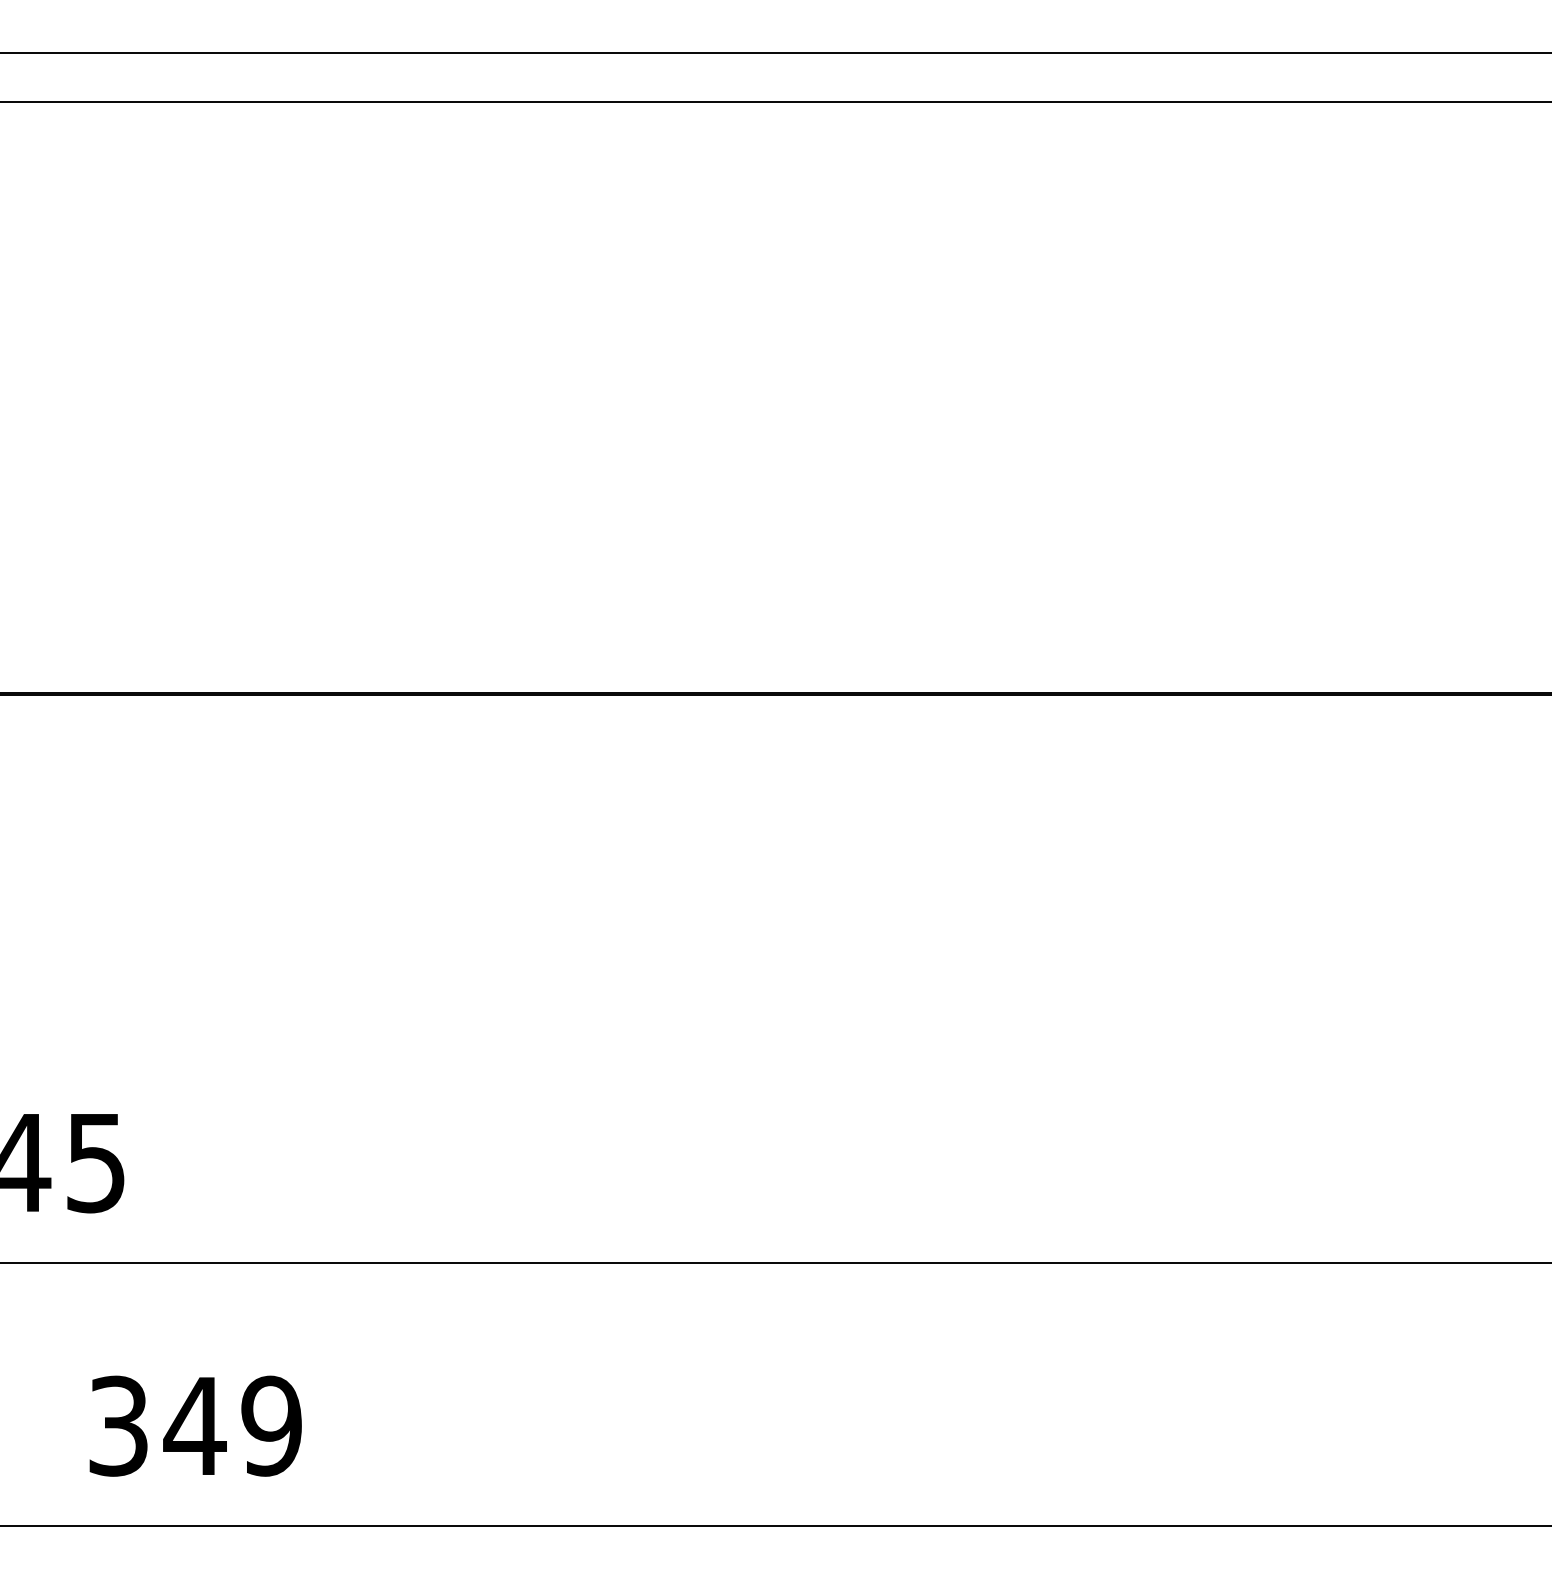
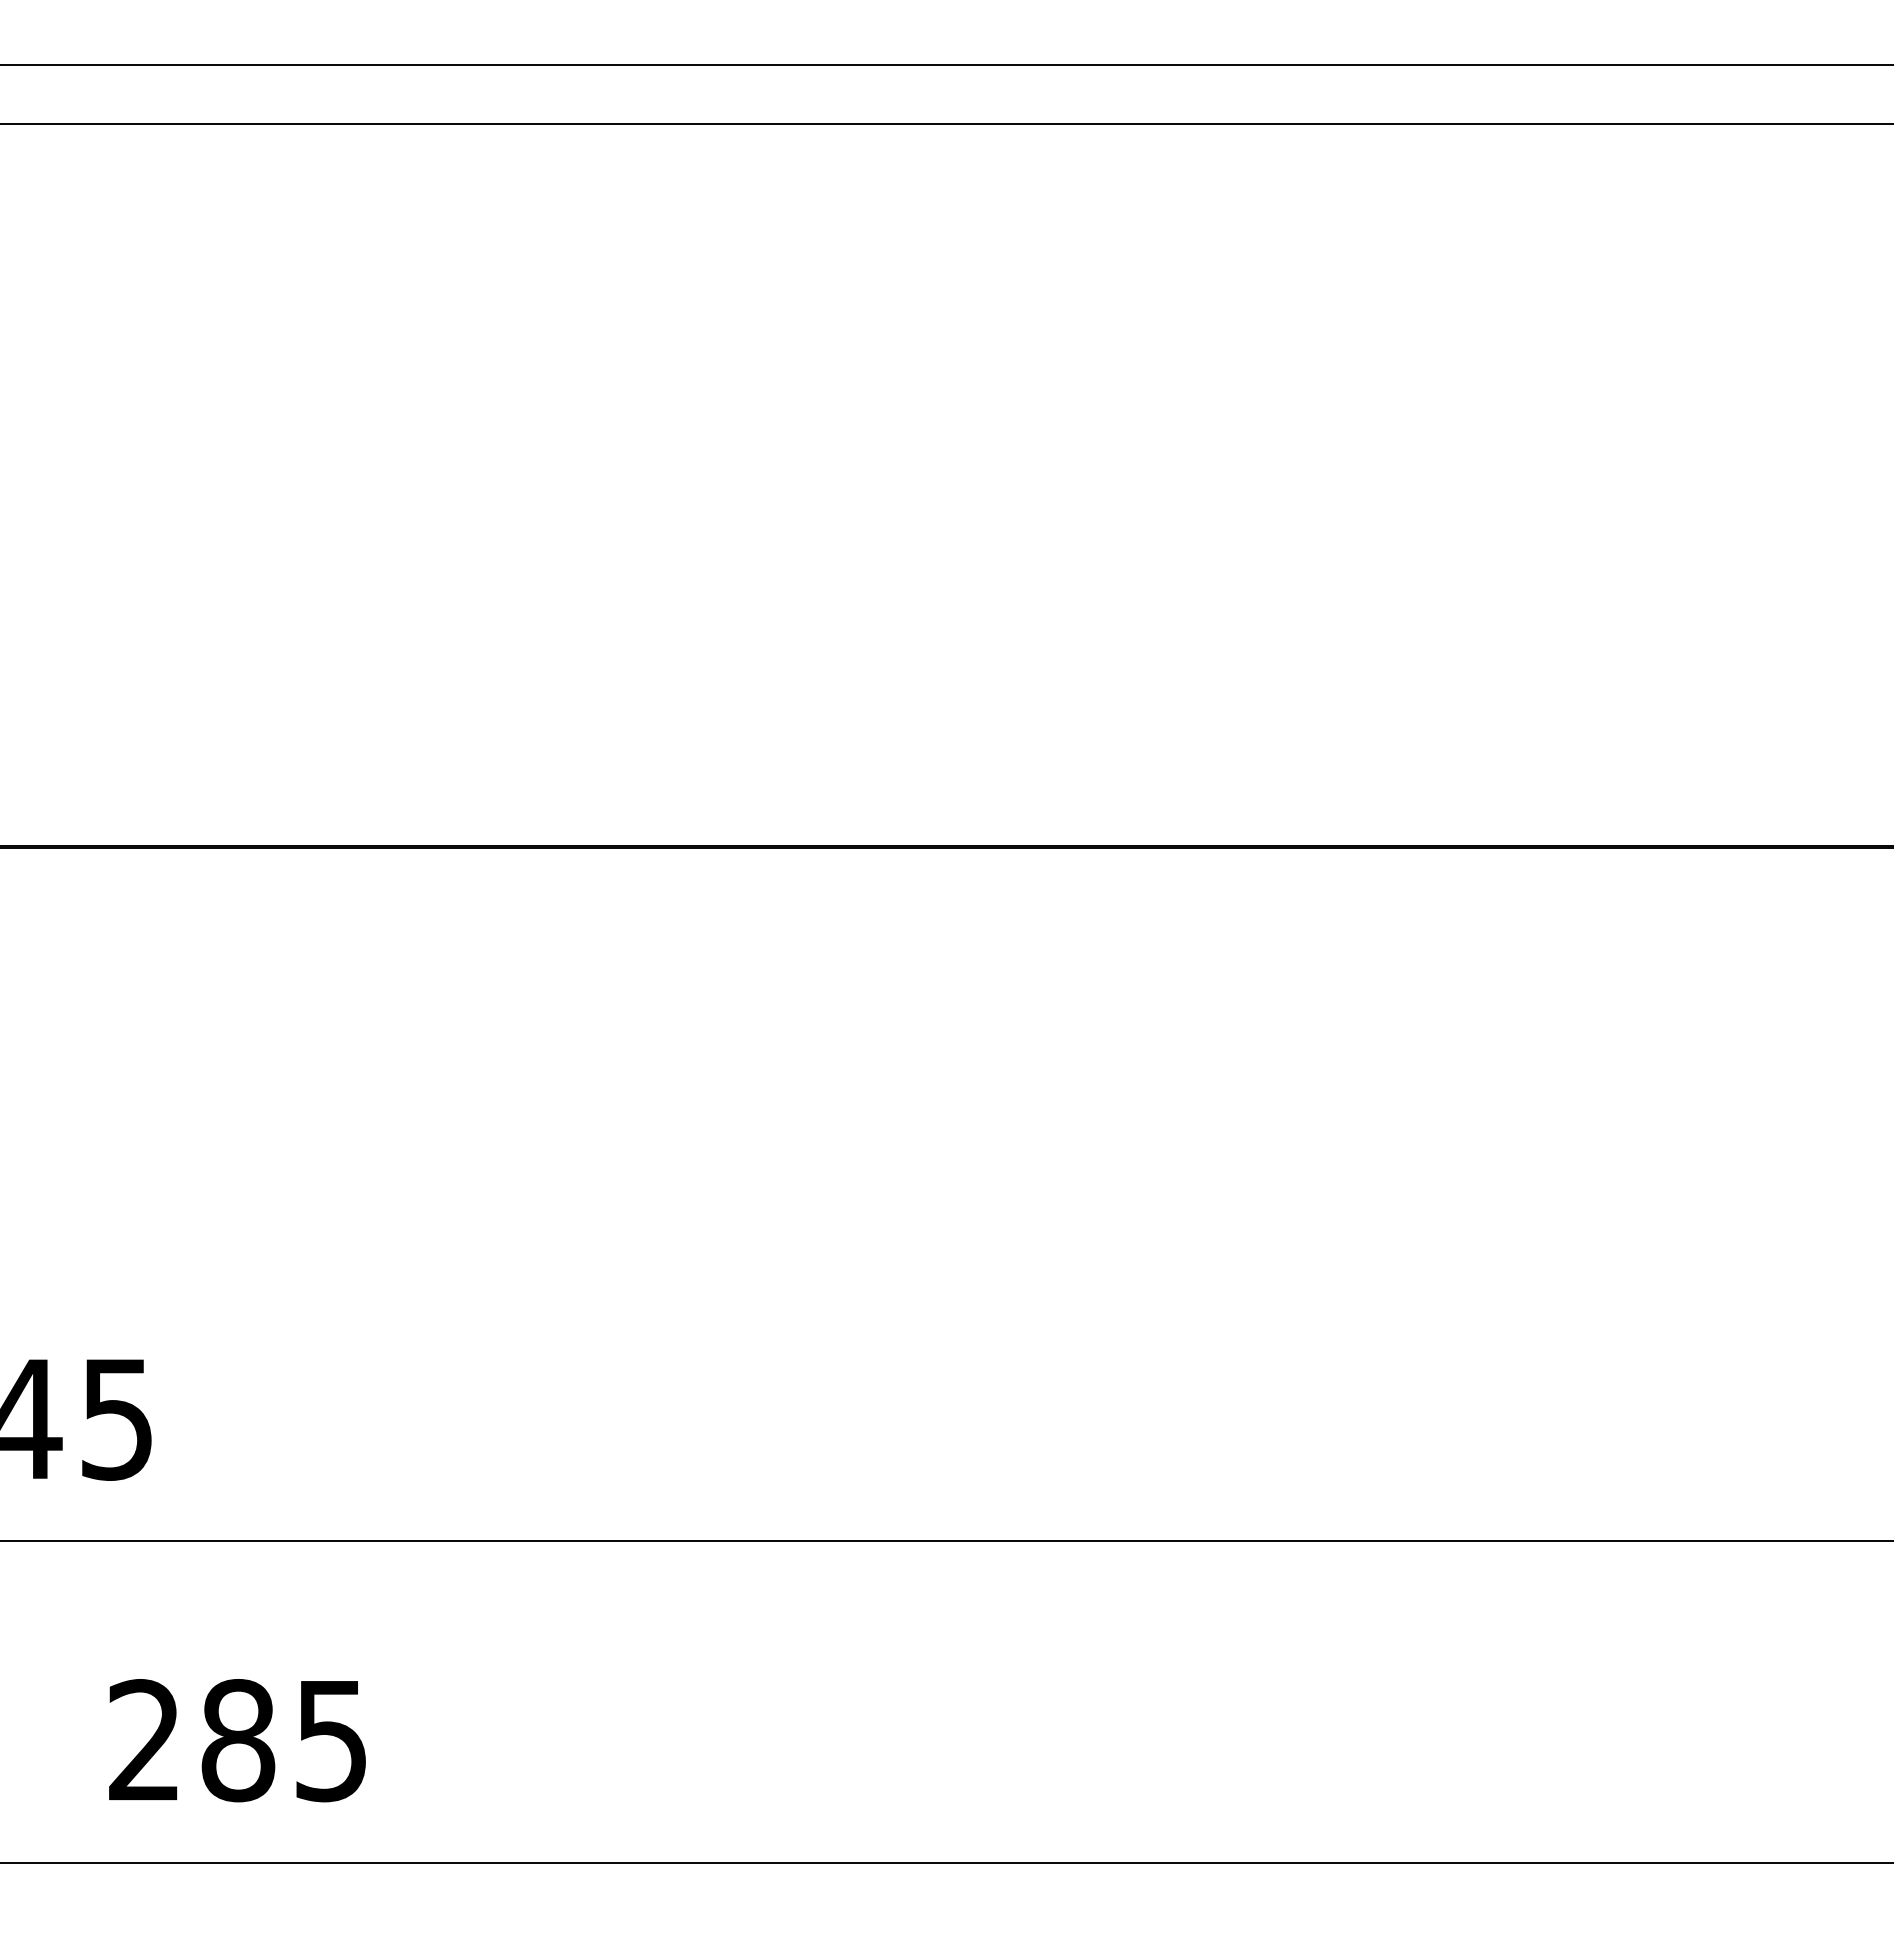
text: (195, 1426) -> (238, 1740), 349 -> 285

